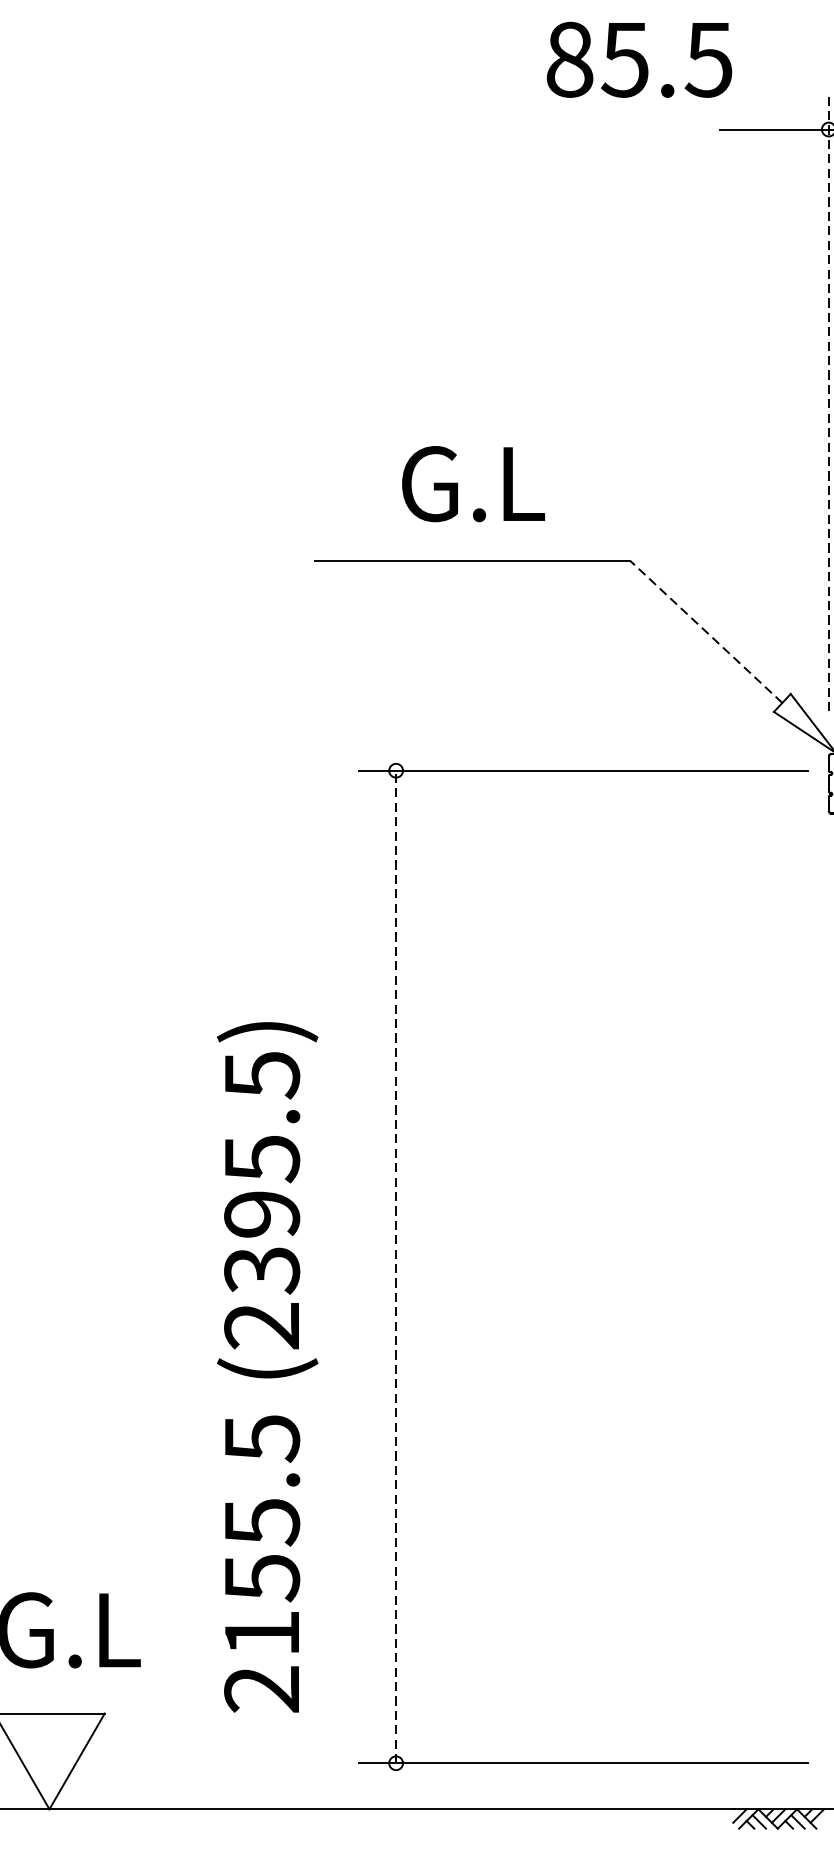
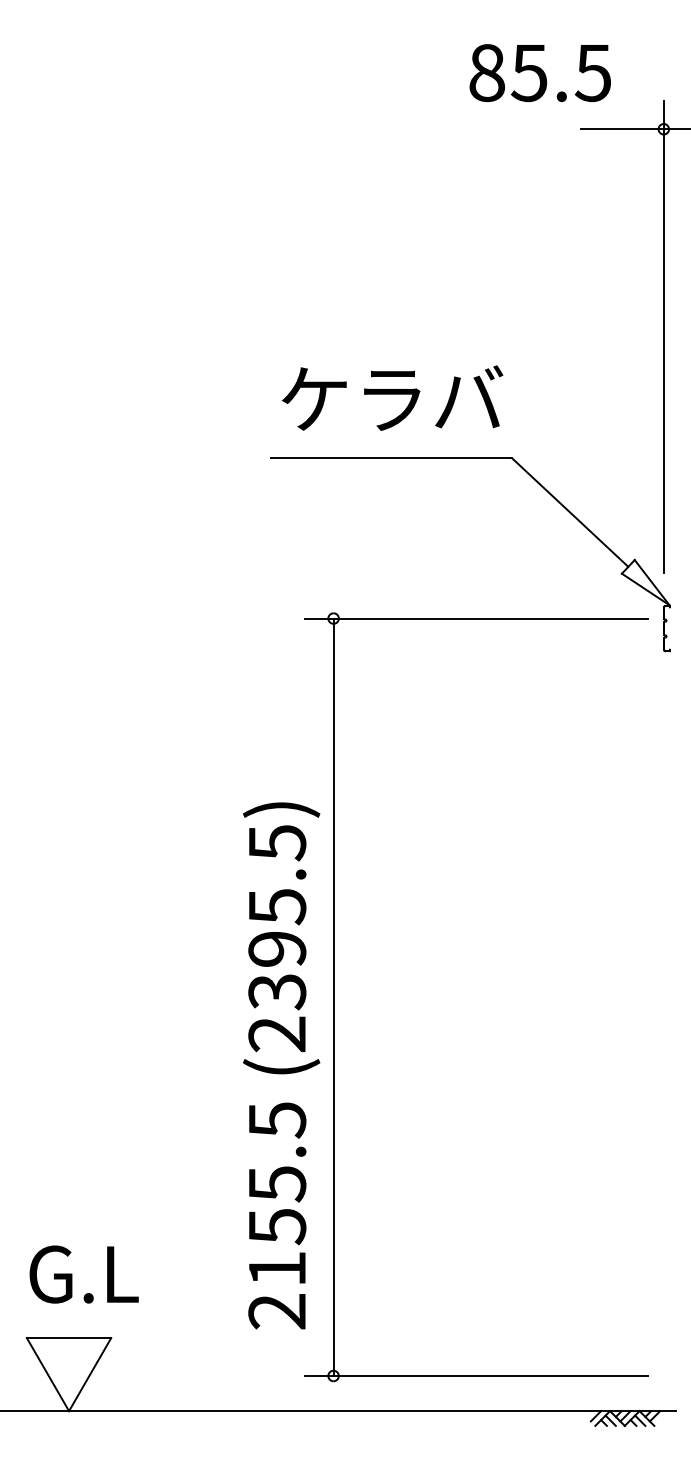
text: (638, 60) -> (539, 73), moved
line: (828, 402) -> (663, 337), dashed -> solid
text: (473, 481) -> (392, 397), G.L -> ケラバ
line: (705, 631) -> (569, 512), dashed -> solid
line: (395, 1267) -> (333, 997), dashed -> solid
text: (267, 1366) -> (281, 1065), moved

